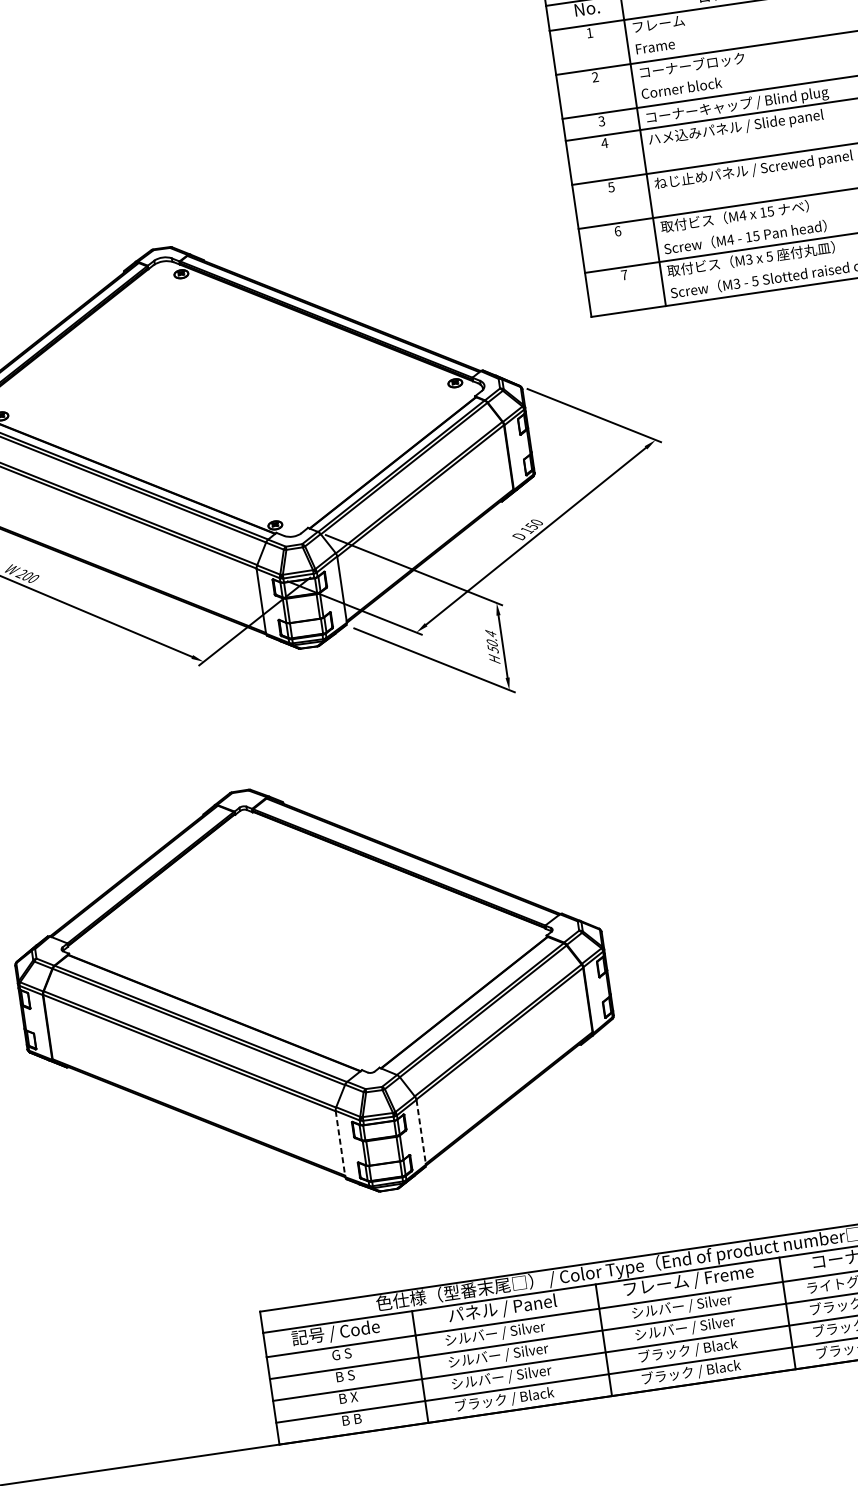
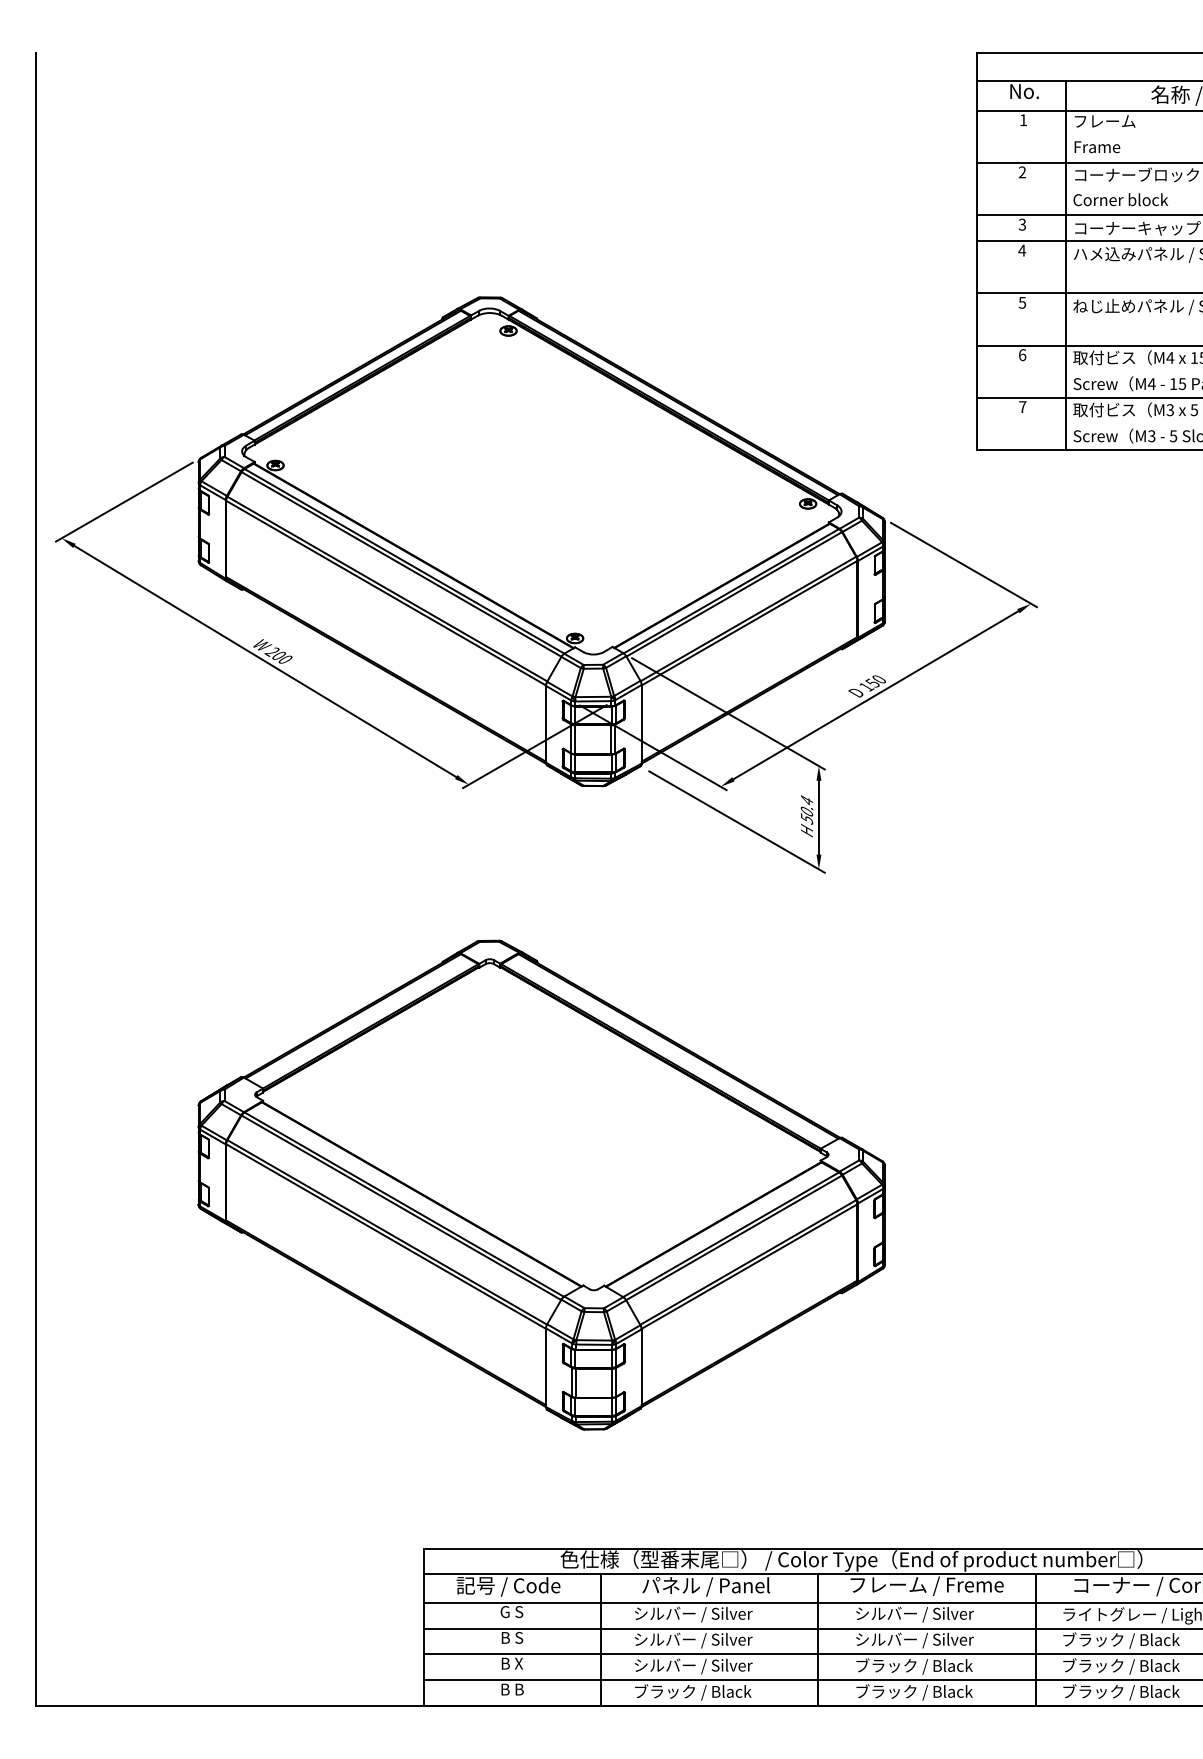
line: (421, 1132) -> (641, 1368), dashed -> solid
line: (340, 1144) -> (545, 1368), dashed -> solid

